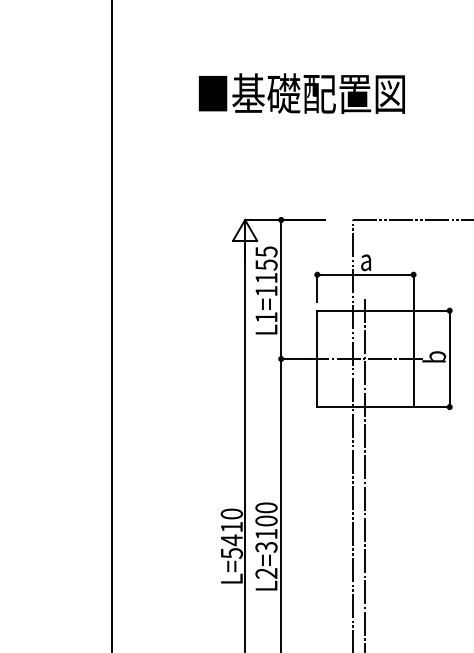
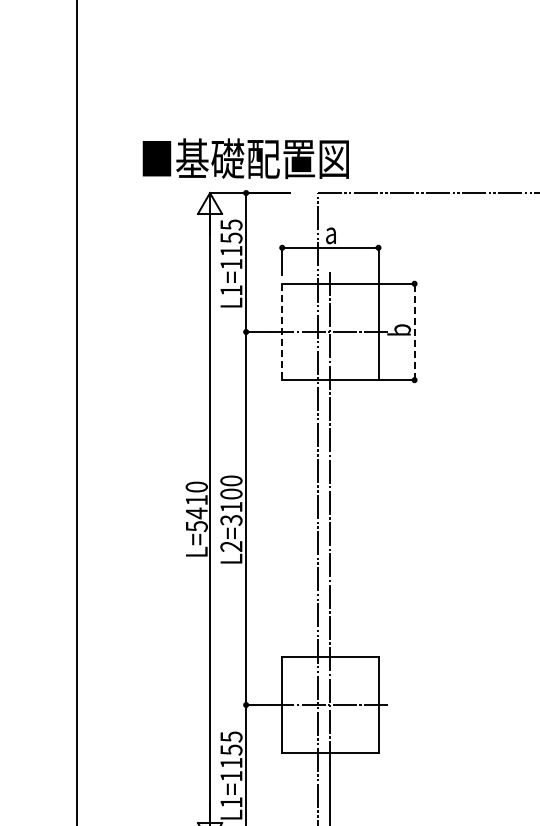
text: (301, 93) -> (245, 158), moved
line: (449, 358) -> (414, 331), solid -> dashed
line: (317, 359) -> (282, 332), solid -> dashed

